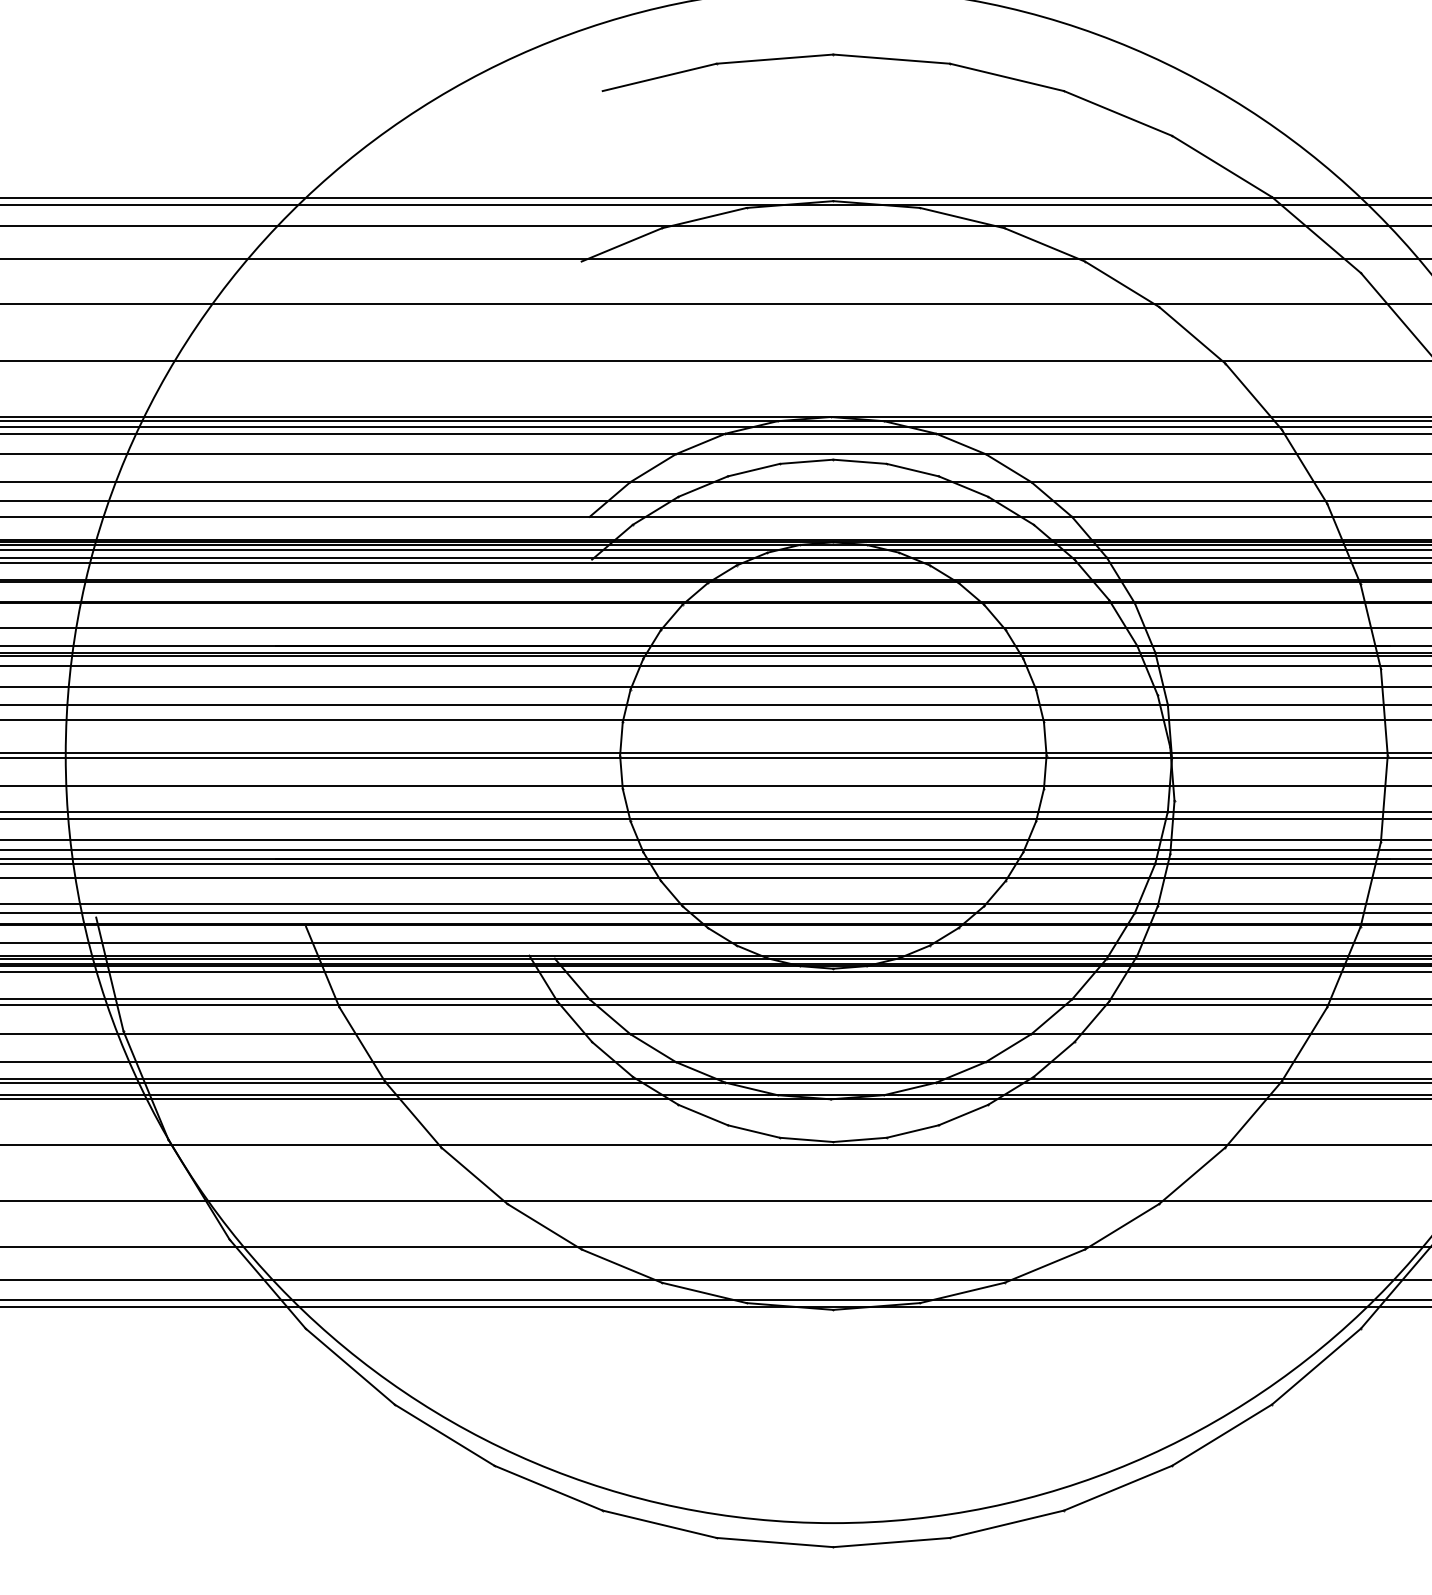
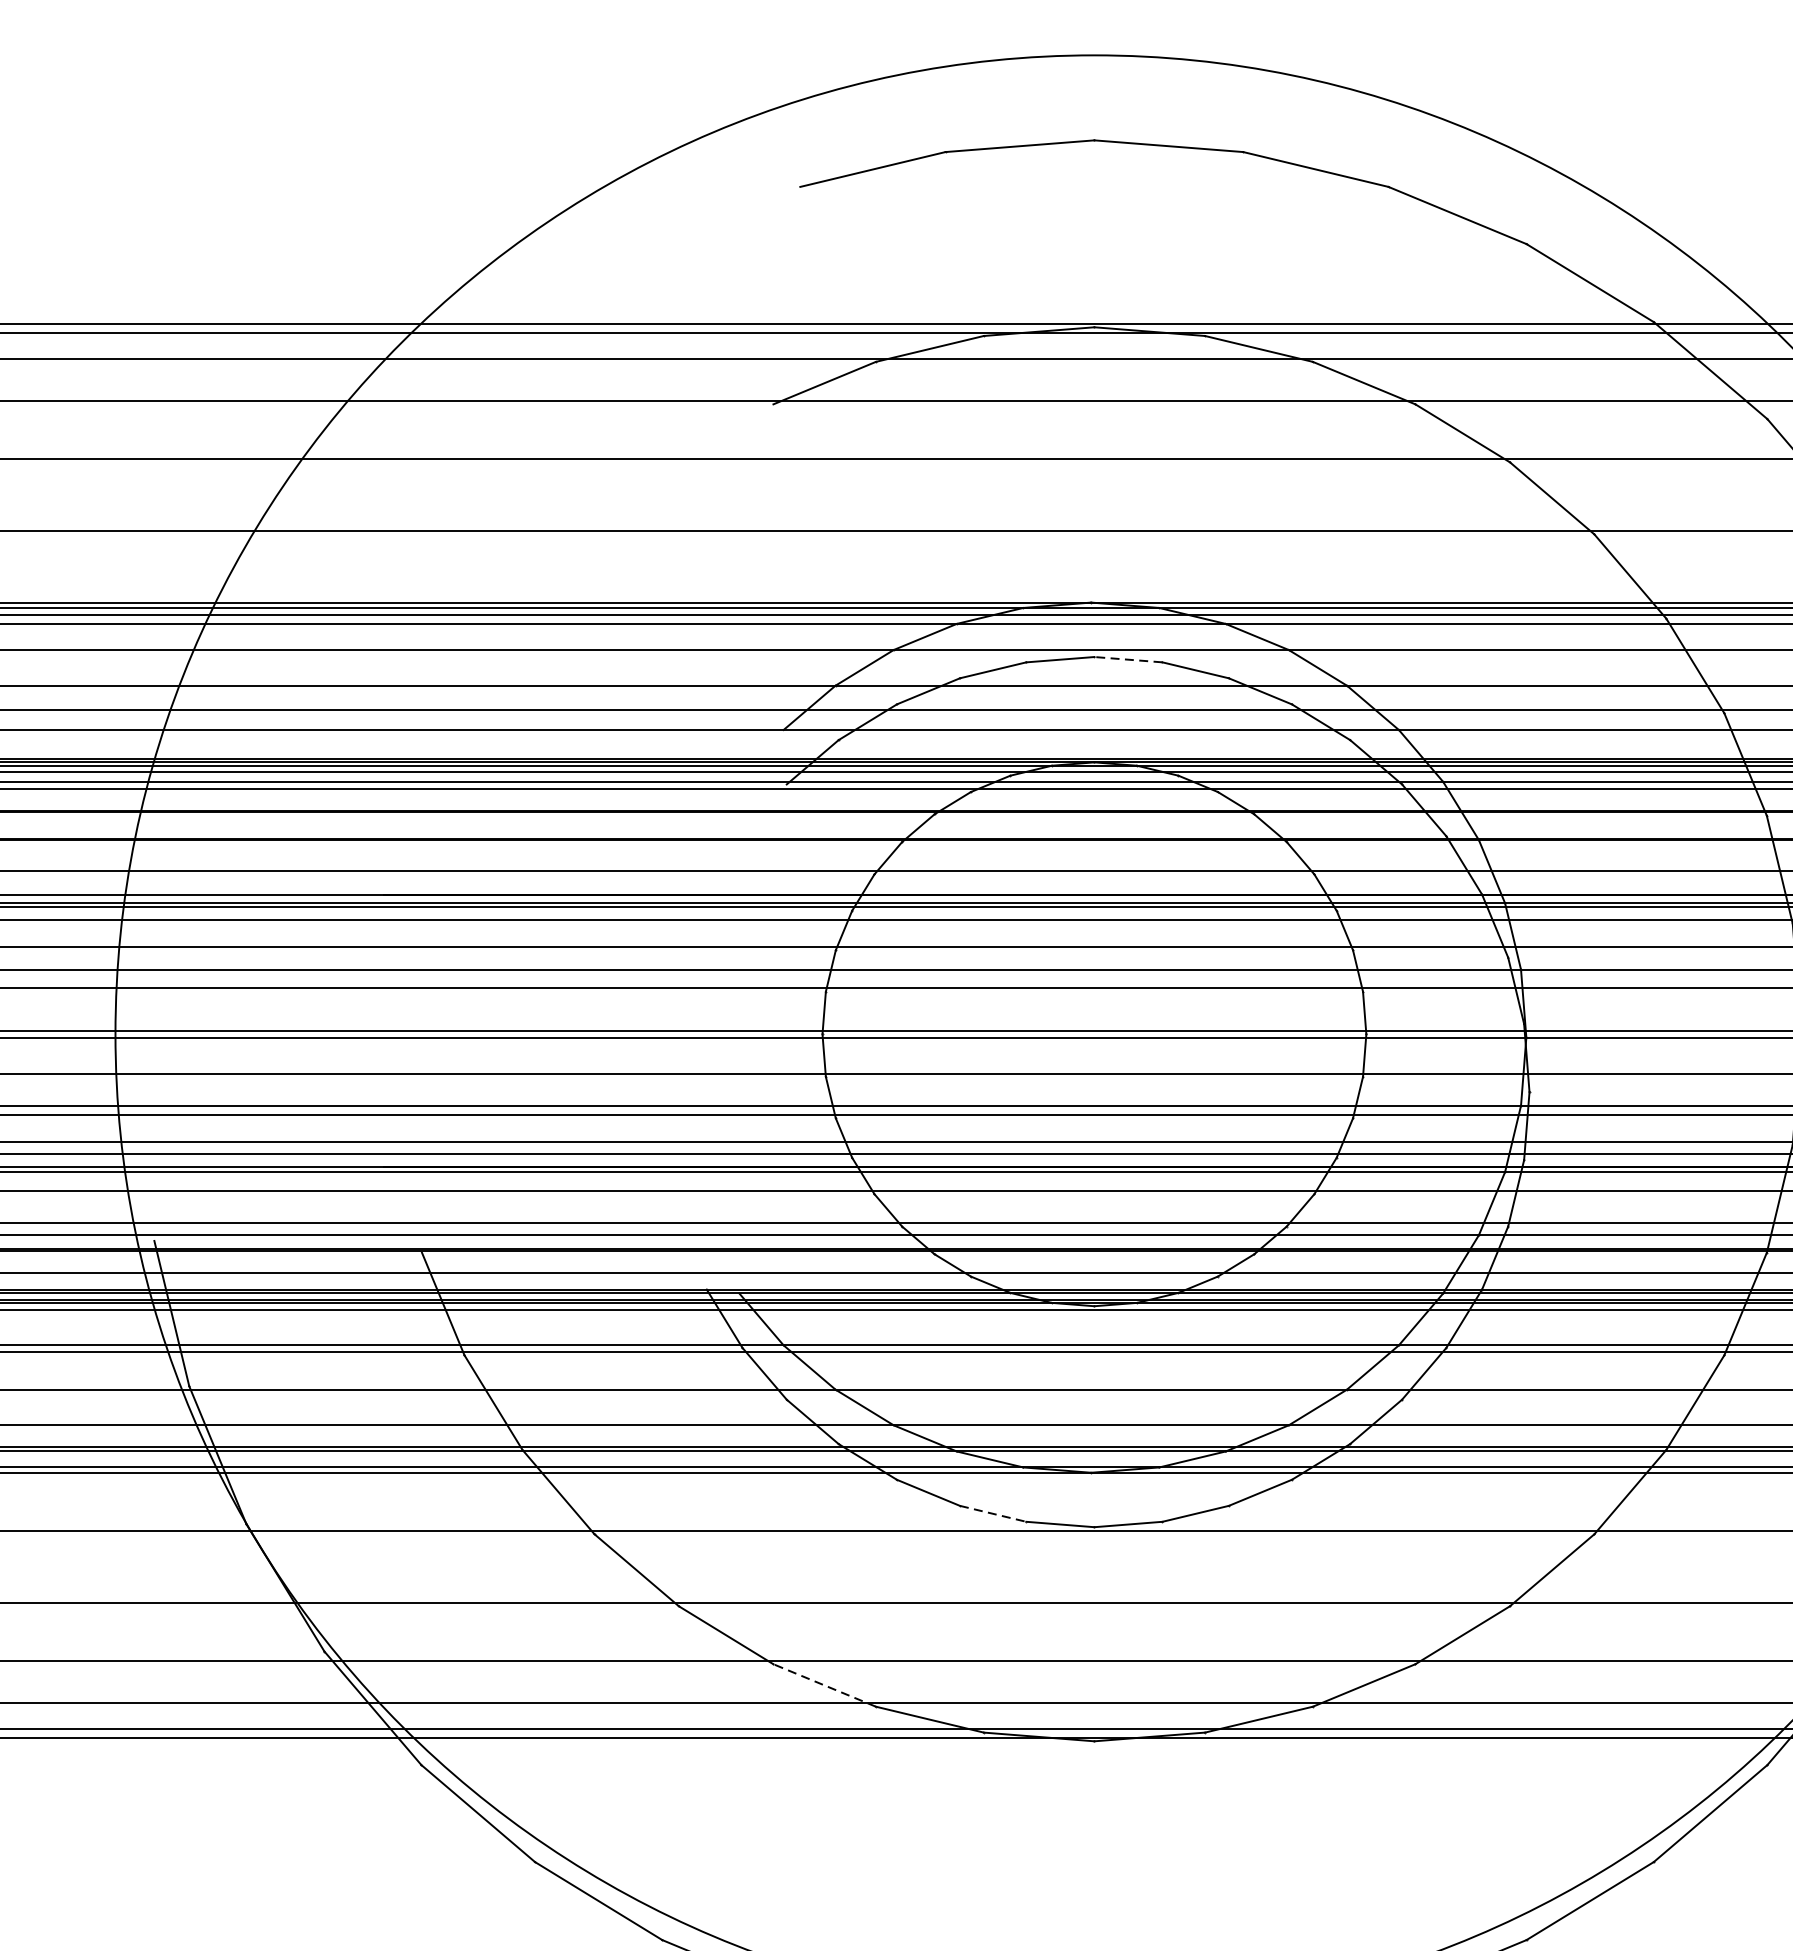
line: (860, 461) -> (1129, 659), solid -> dashed
line: (753, 1131) -> (992, 1513), solid -> dashed
line: (621, 1266) -> (824, 1685), solid -> dashed

